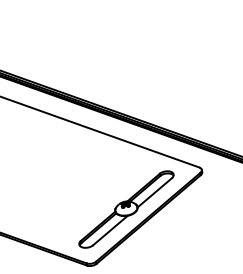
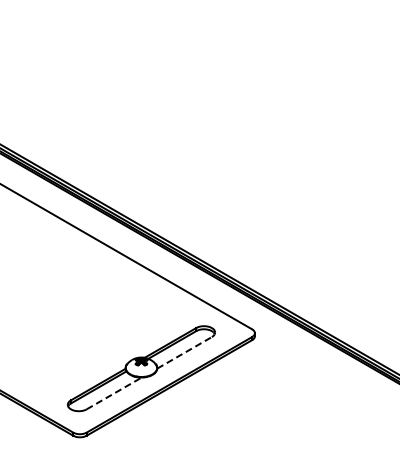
line: (154, 192) -> (184, 352), solid -> dashed
line: (110, 230) -> (114, 393), solid -> dashed

